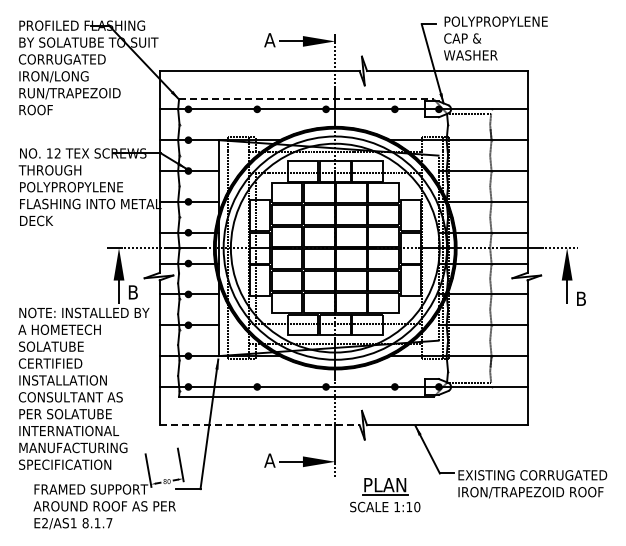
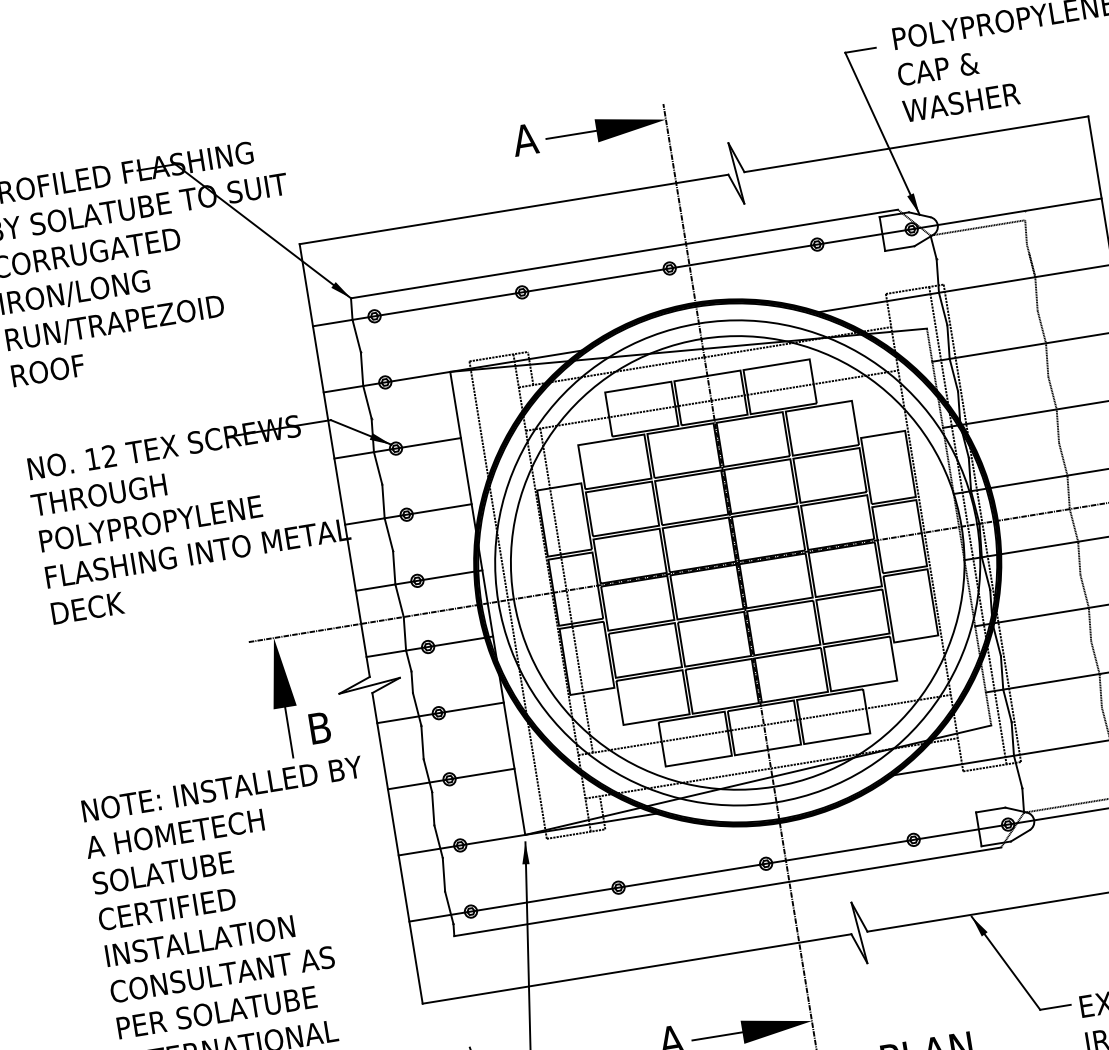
line: (306, 99) -> (624, 254), dashed -> solid
line: (259, 425) -> (636, 969), dashed -> solid

